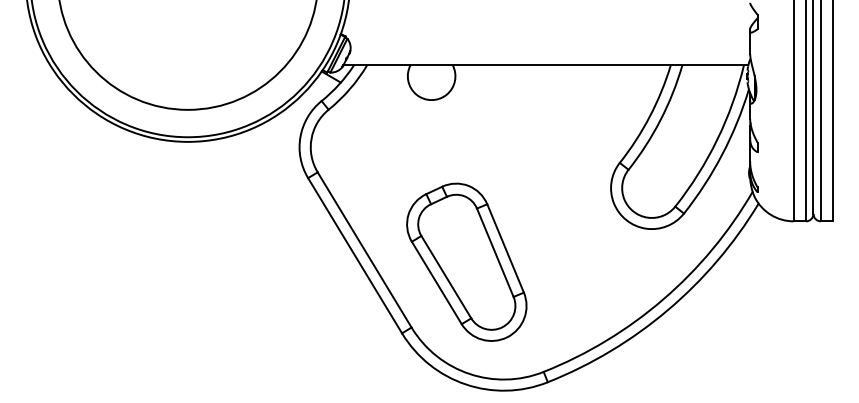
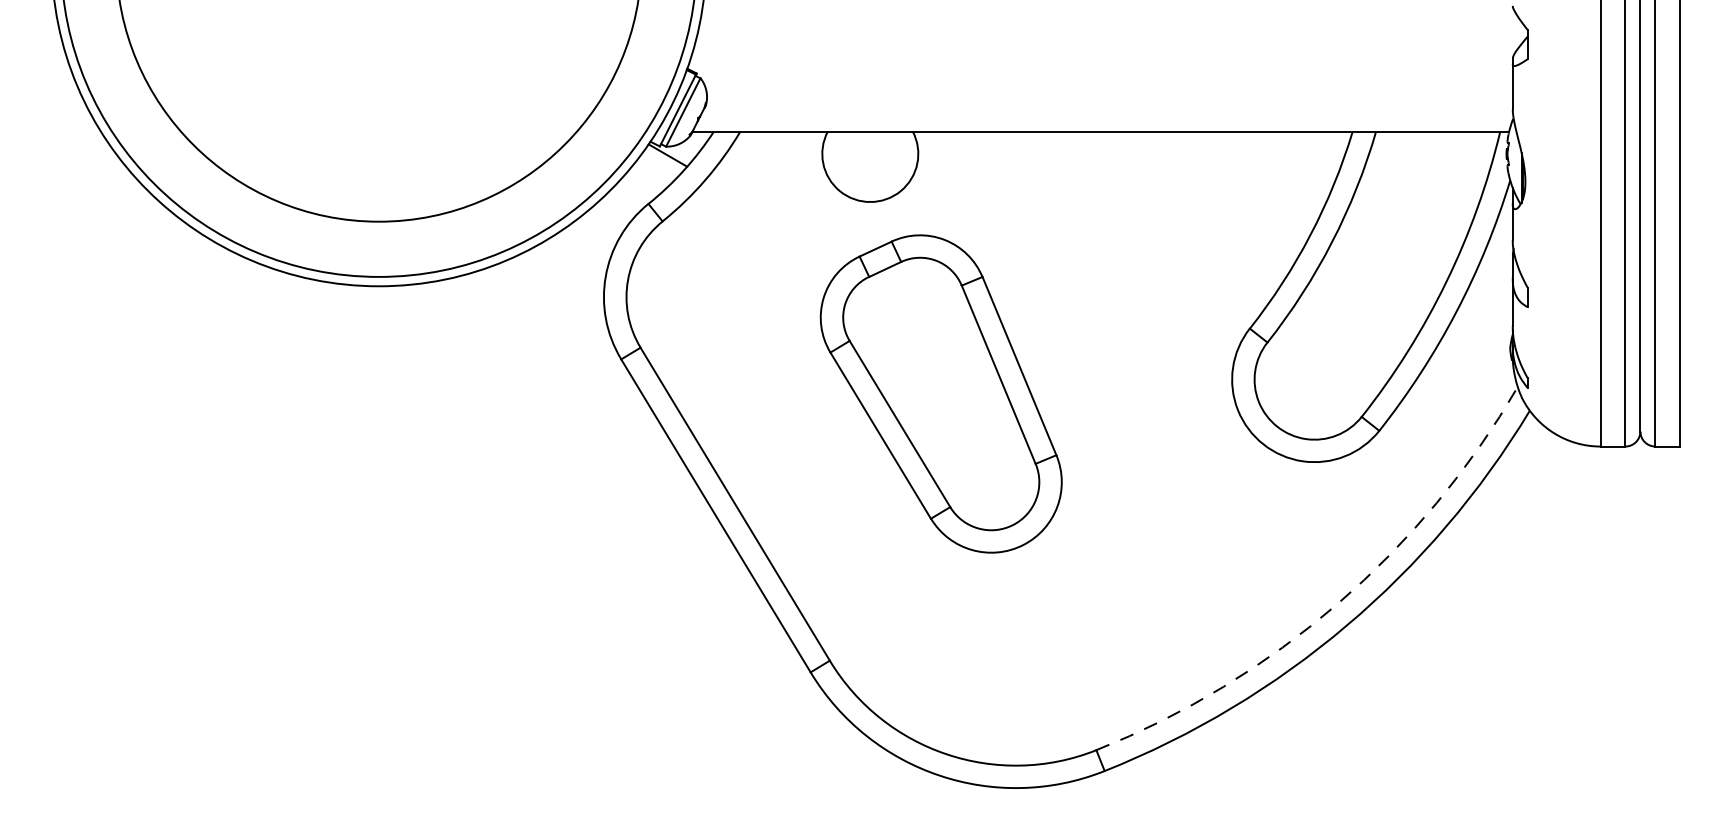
part: (466, 261) -> (940, 392), moved
arc: (663, 299) -> (1337, 604), solid -> dashed

